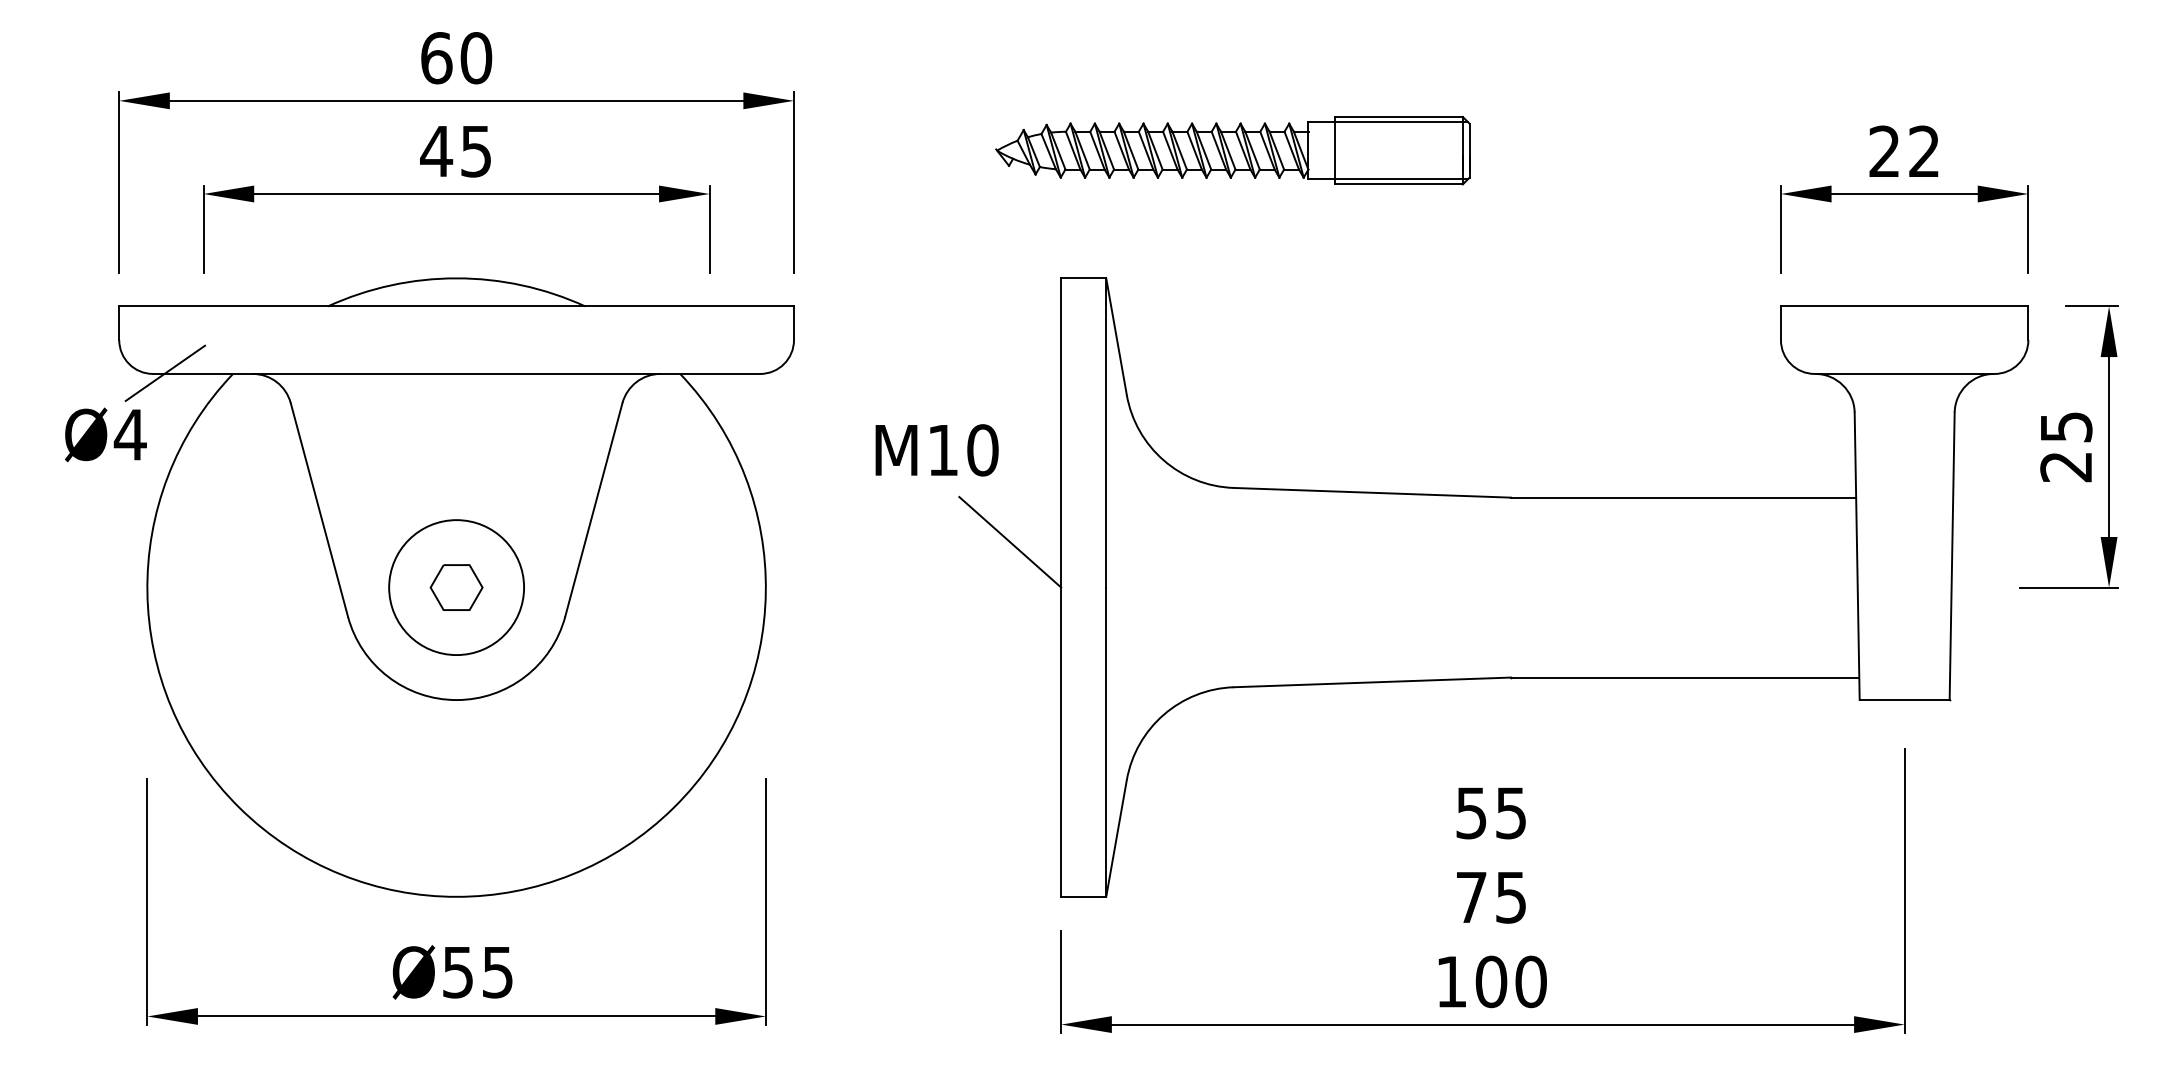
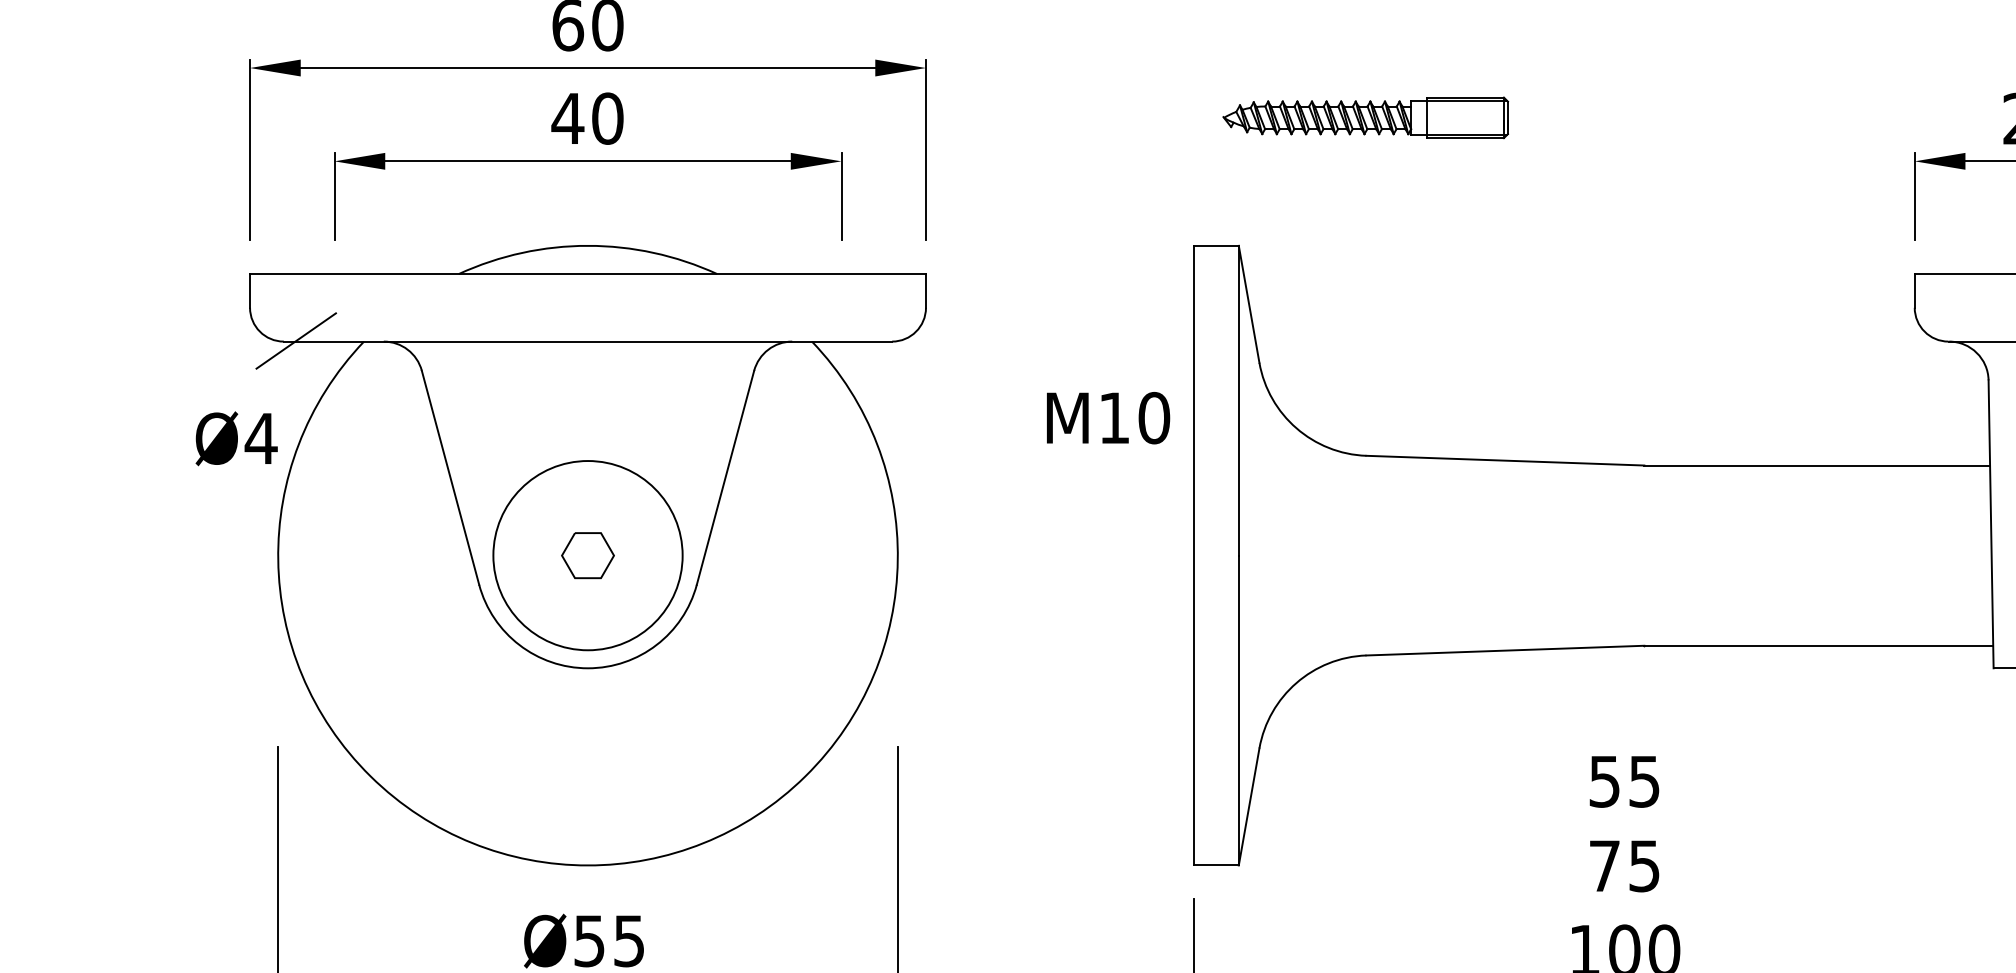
part: (1232, 150) -> (1365, 117), size x0.6
text: (476, 151) -> (607, 118), 45 -> 40
text: (105, 434) -> (236, 438), moved
text: (936, 450) -> (1107, 418), moved
line: (1010, 542) -> (1142, 510), removed
circle: (456, 587) -> (587, 555), size x1.4

